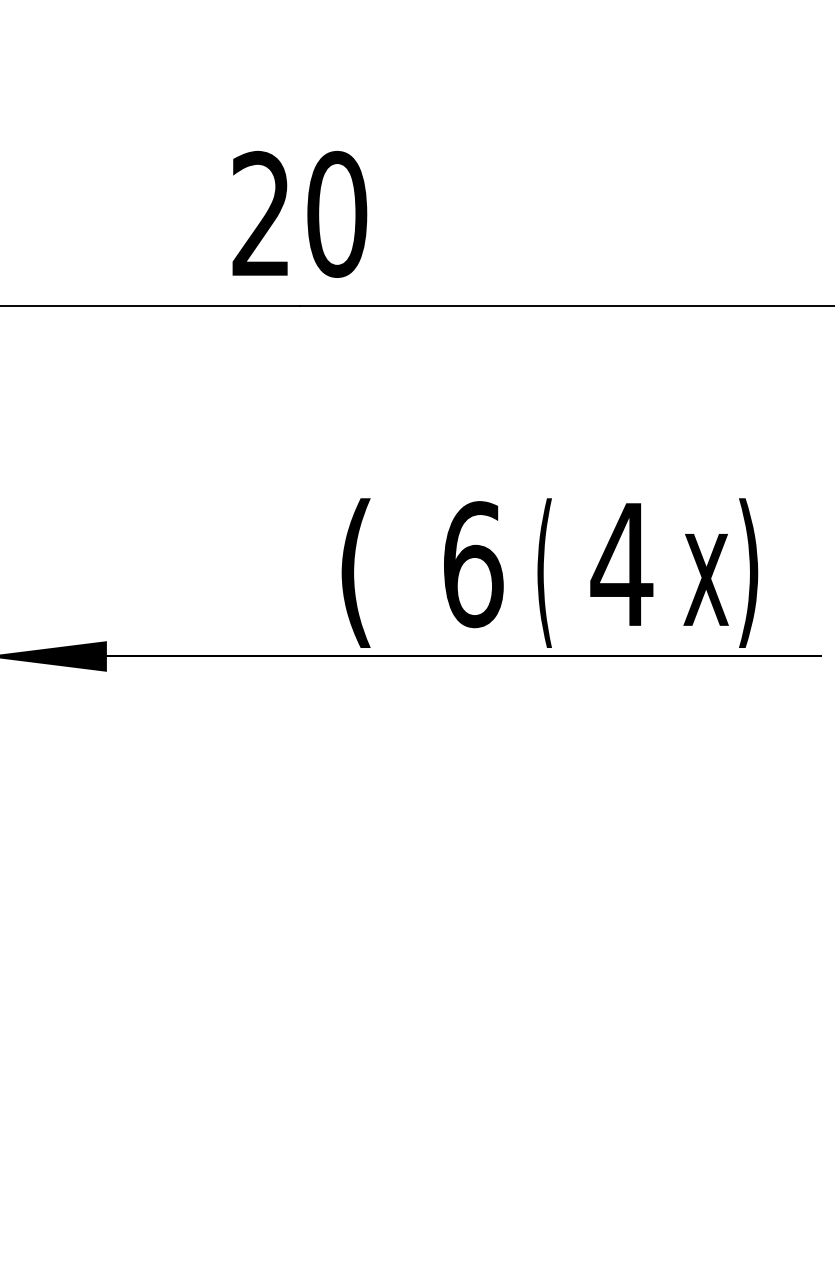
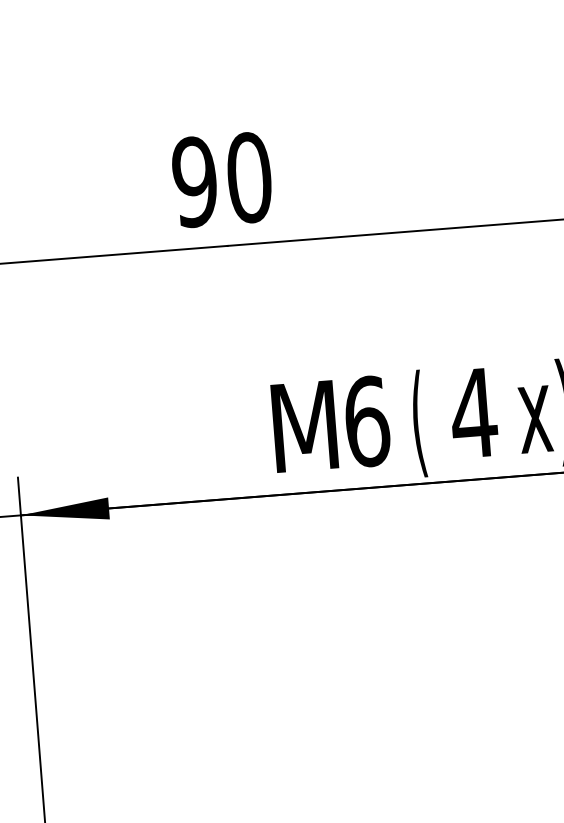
text: (261, 213) -> (195, 181), 20 -> 90
text: (385, 572) -> (304, 432), ( -> M

